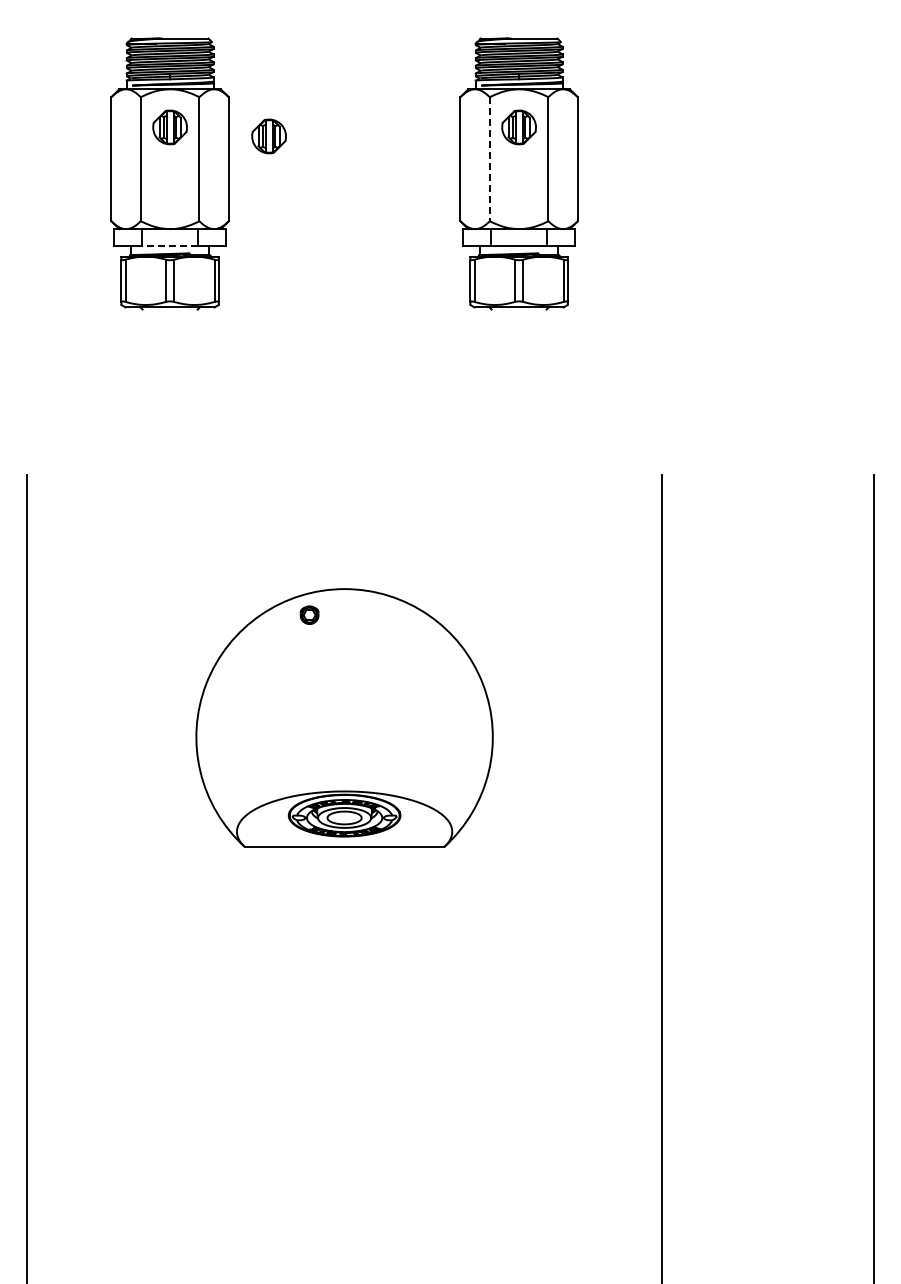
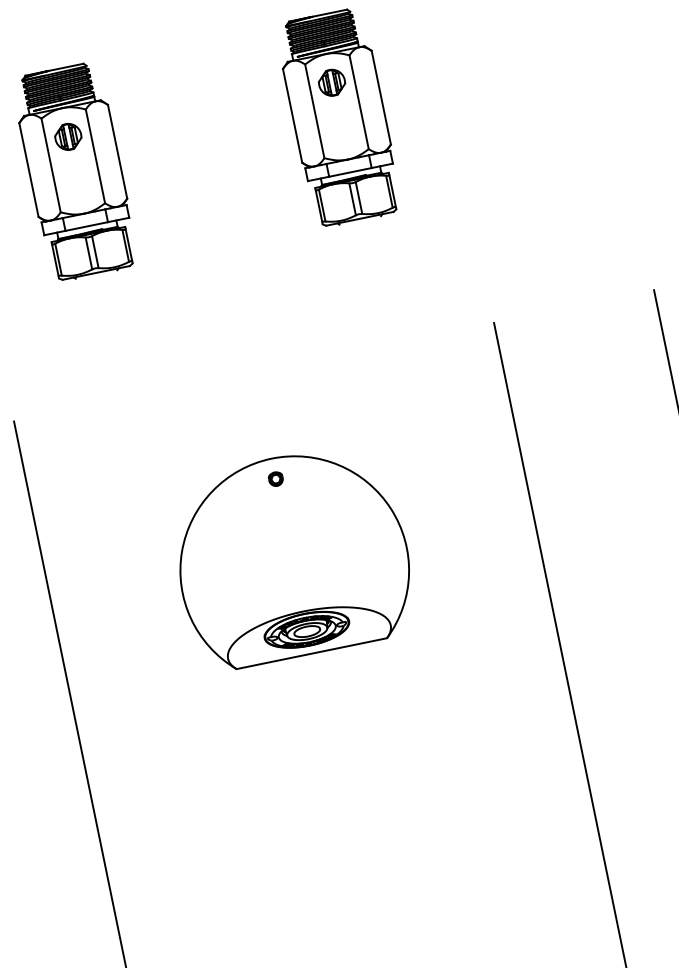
part: (268, 136) -> (144, 128), removed
line: (489, 159) -> (314, 111), dashed -> solid
line: (169, 246) -> (86, 226), dashed -> solid
part: (309, 614) -> (275, 478), moved

